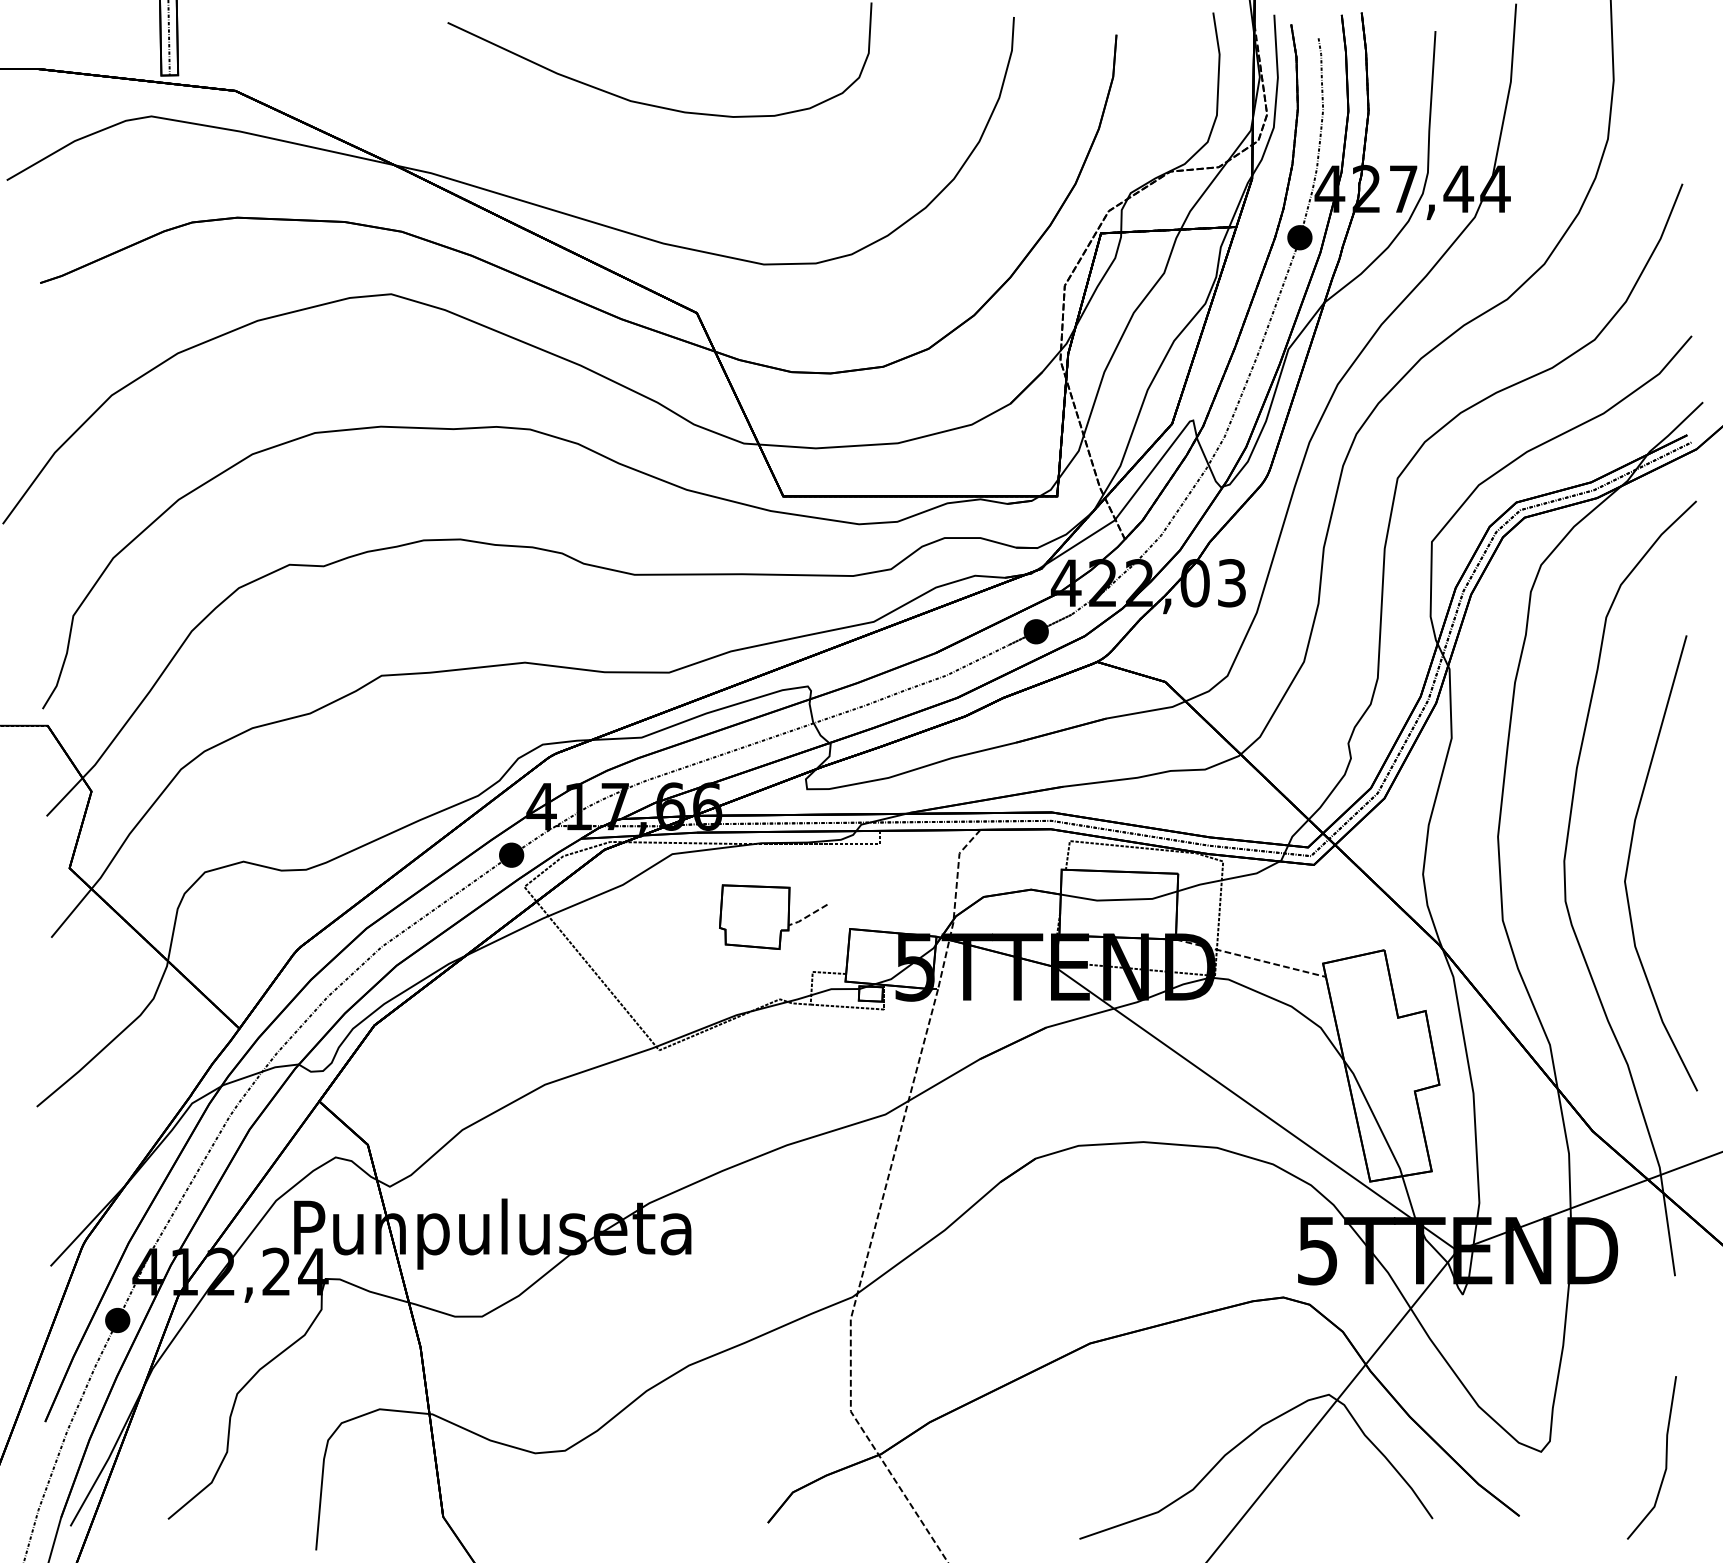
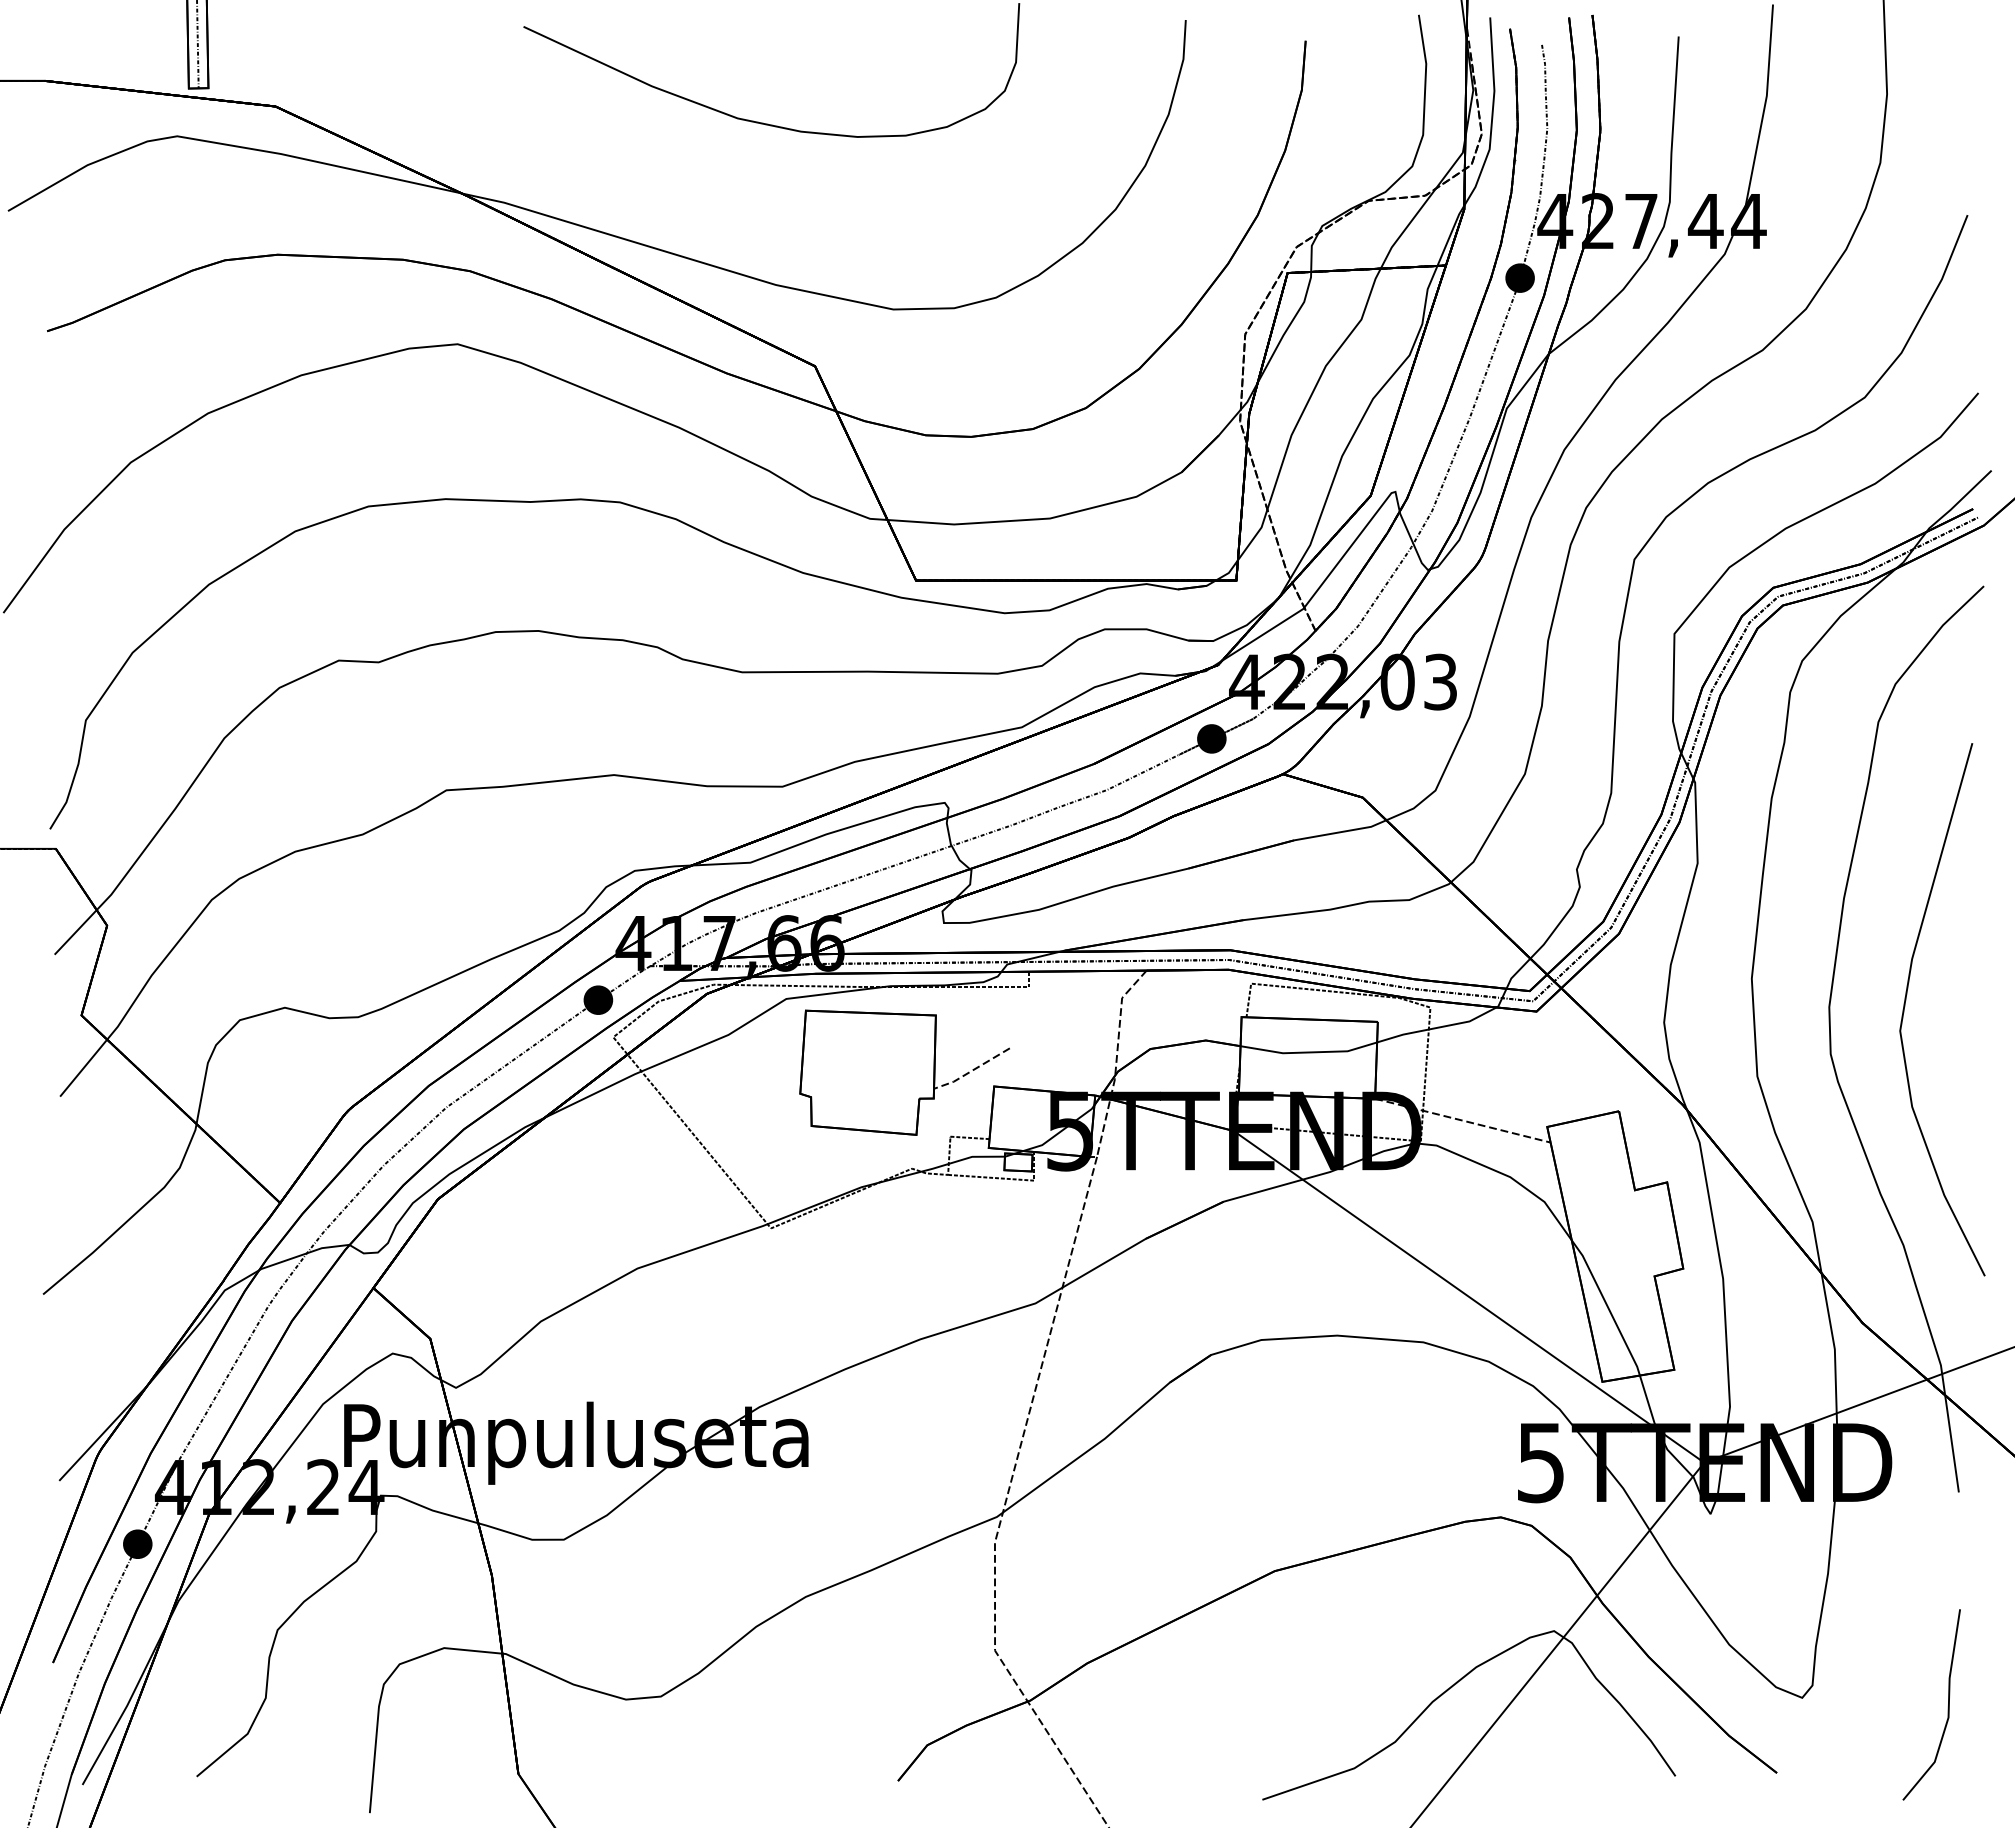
part: (773, 917) -> (904, 1072), size x1.67

